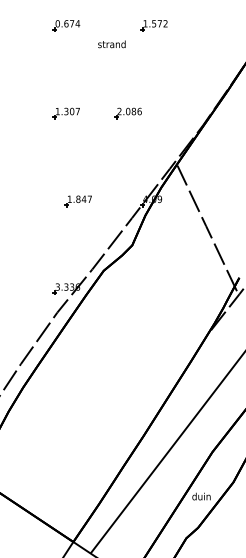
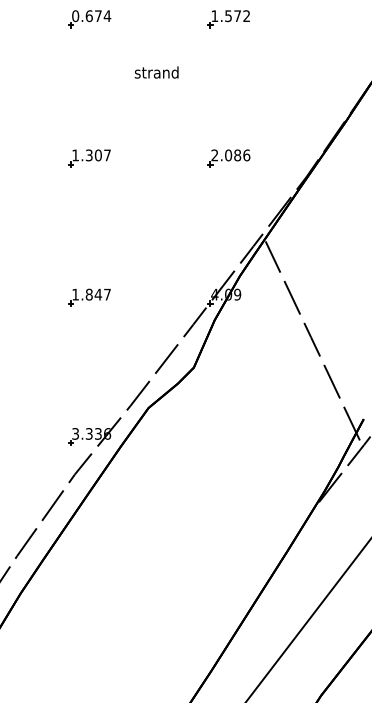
text: (111, 44) -> (156, 72), moved
part: (127, 113) -> (227, 158), moved
part: (77, 201) -> (87, 298), moved

